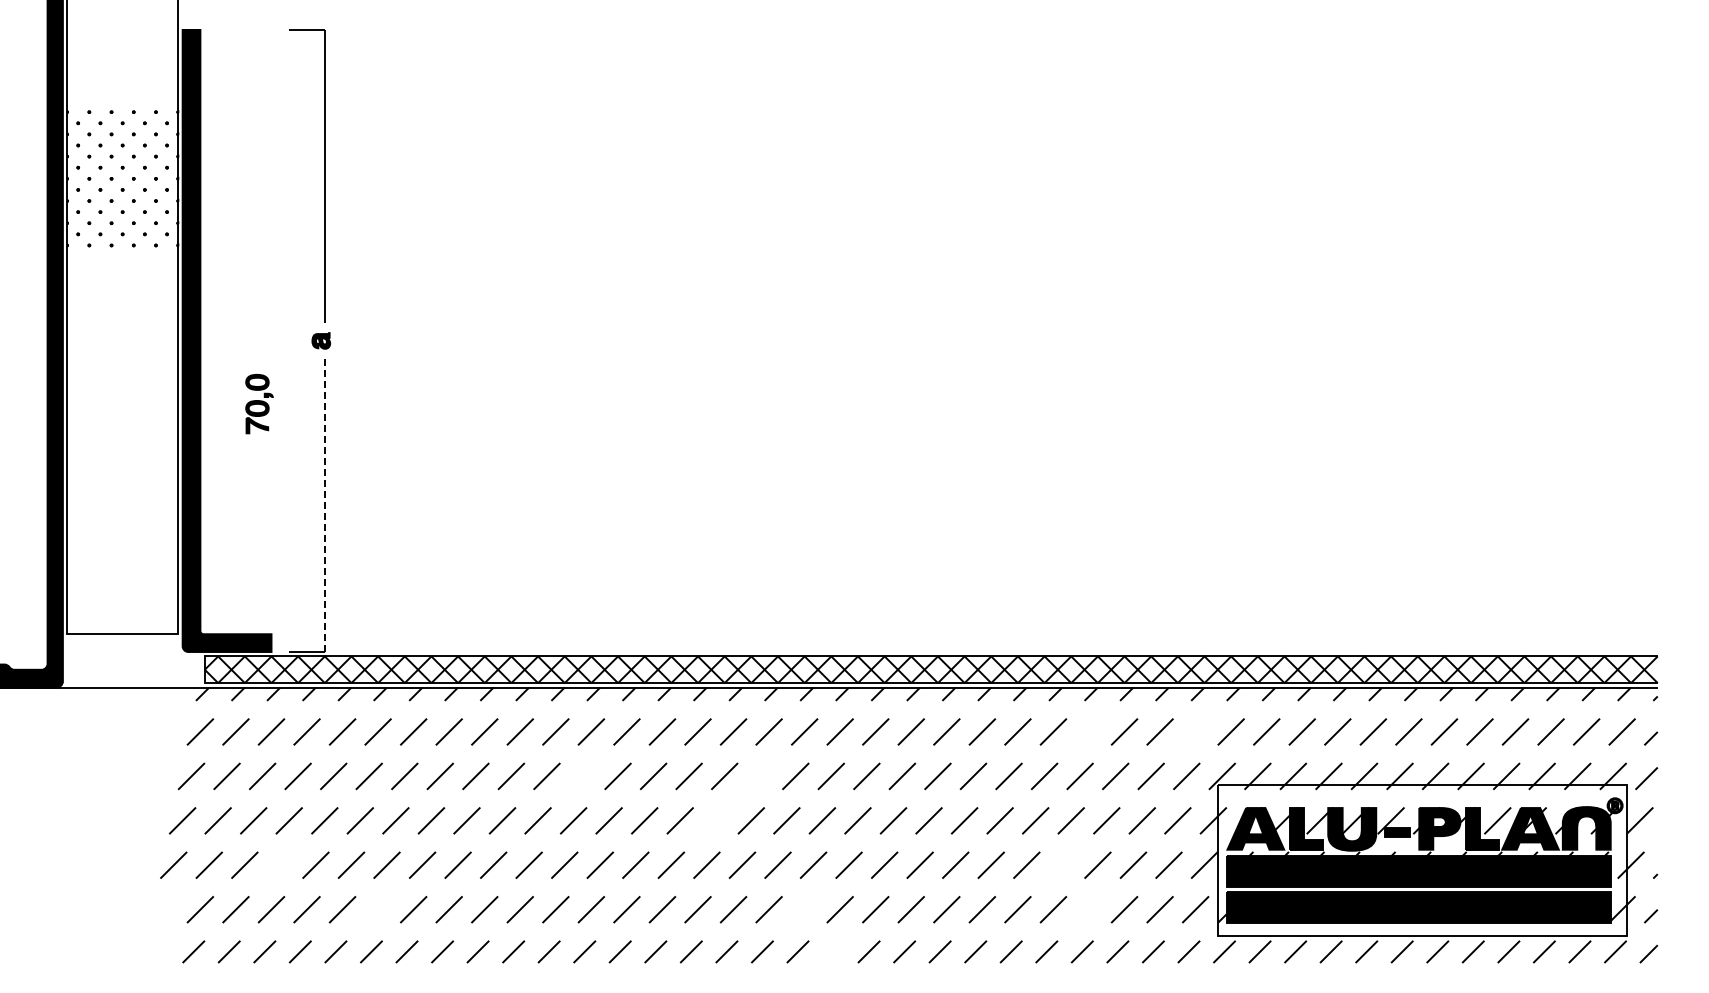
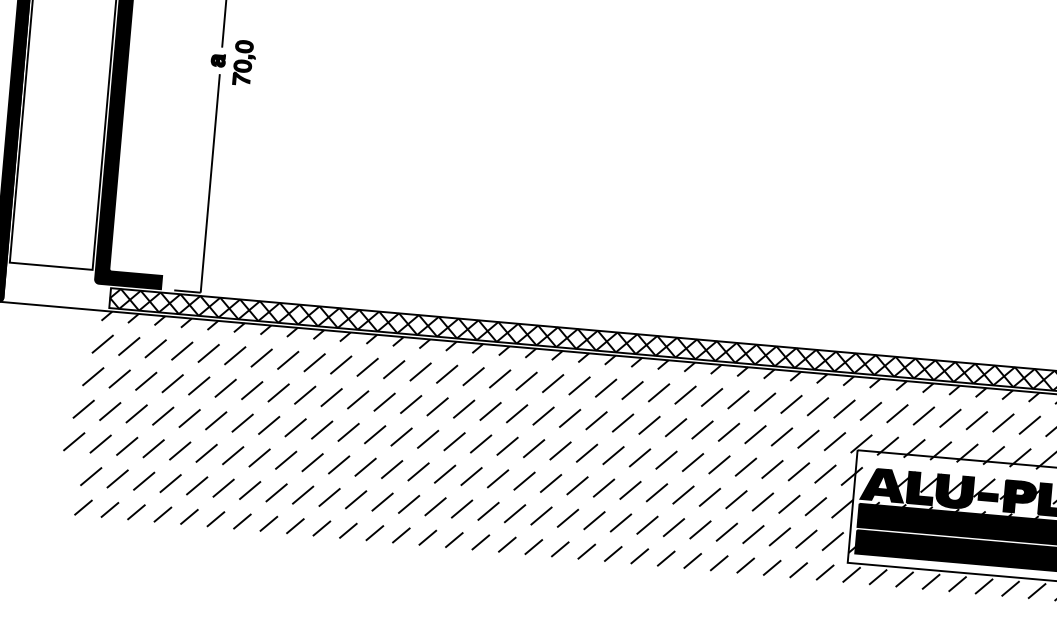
part: (259, 404) -> (244, 63), moved
line: (324, 505) -> (210, 183), dashed -> solid
line: (1088, 731) -> (764, 401), added
line: (1195, 731) -> (844, 408), added
line: (582, 776) -> (384, 402), added
line: (759, 776) -> (516, 413), added
line: (715, 820) -> (480, 443), added
line: (280, 864) -> (153, 448), added
line: (1062, 864) -> (736, 499), added
line: (377, 909) -> (223, 488), added
line: (804, 909) -> (541, 515), added
line: (1088, 909) -> (753, 534), added
line: (833, 951) -> (560, 549), added

